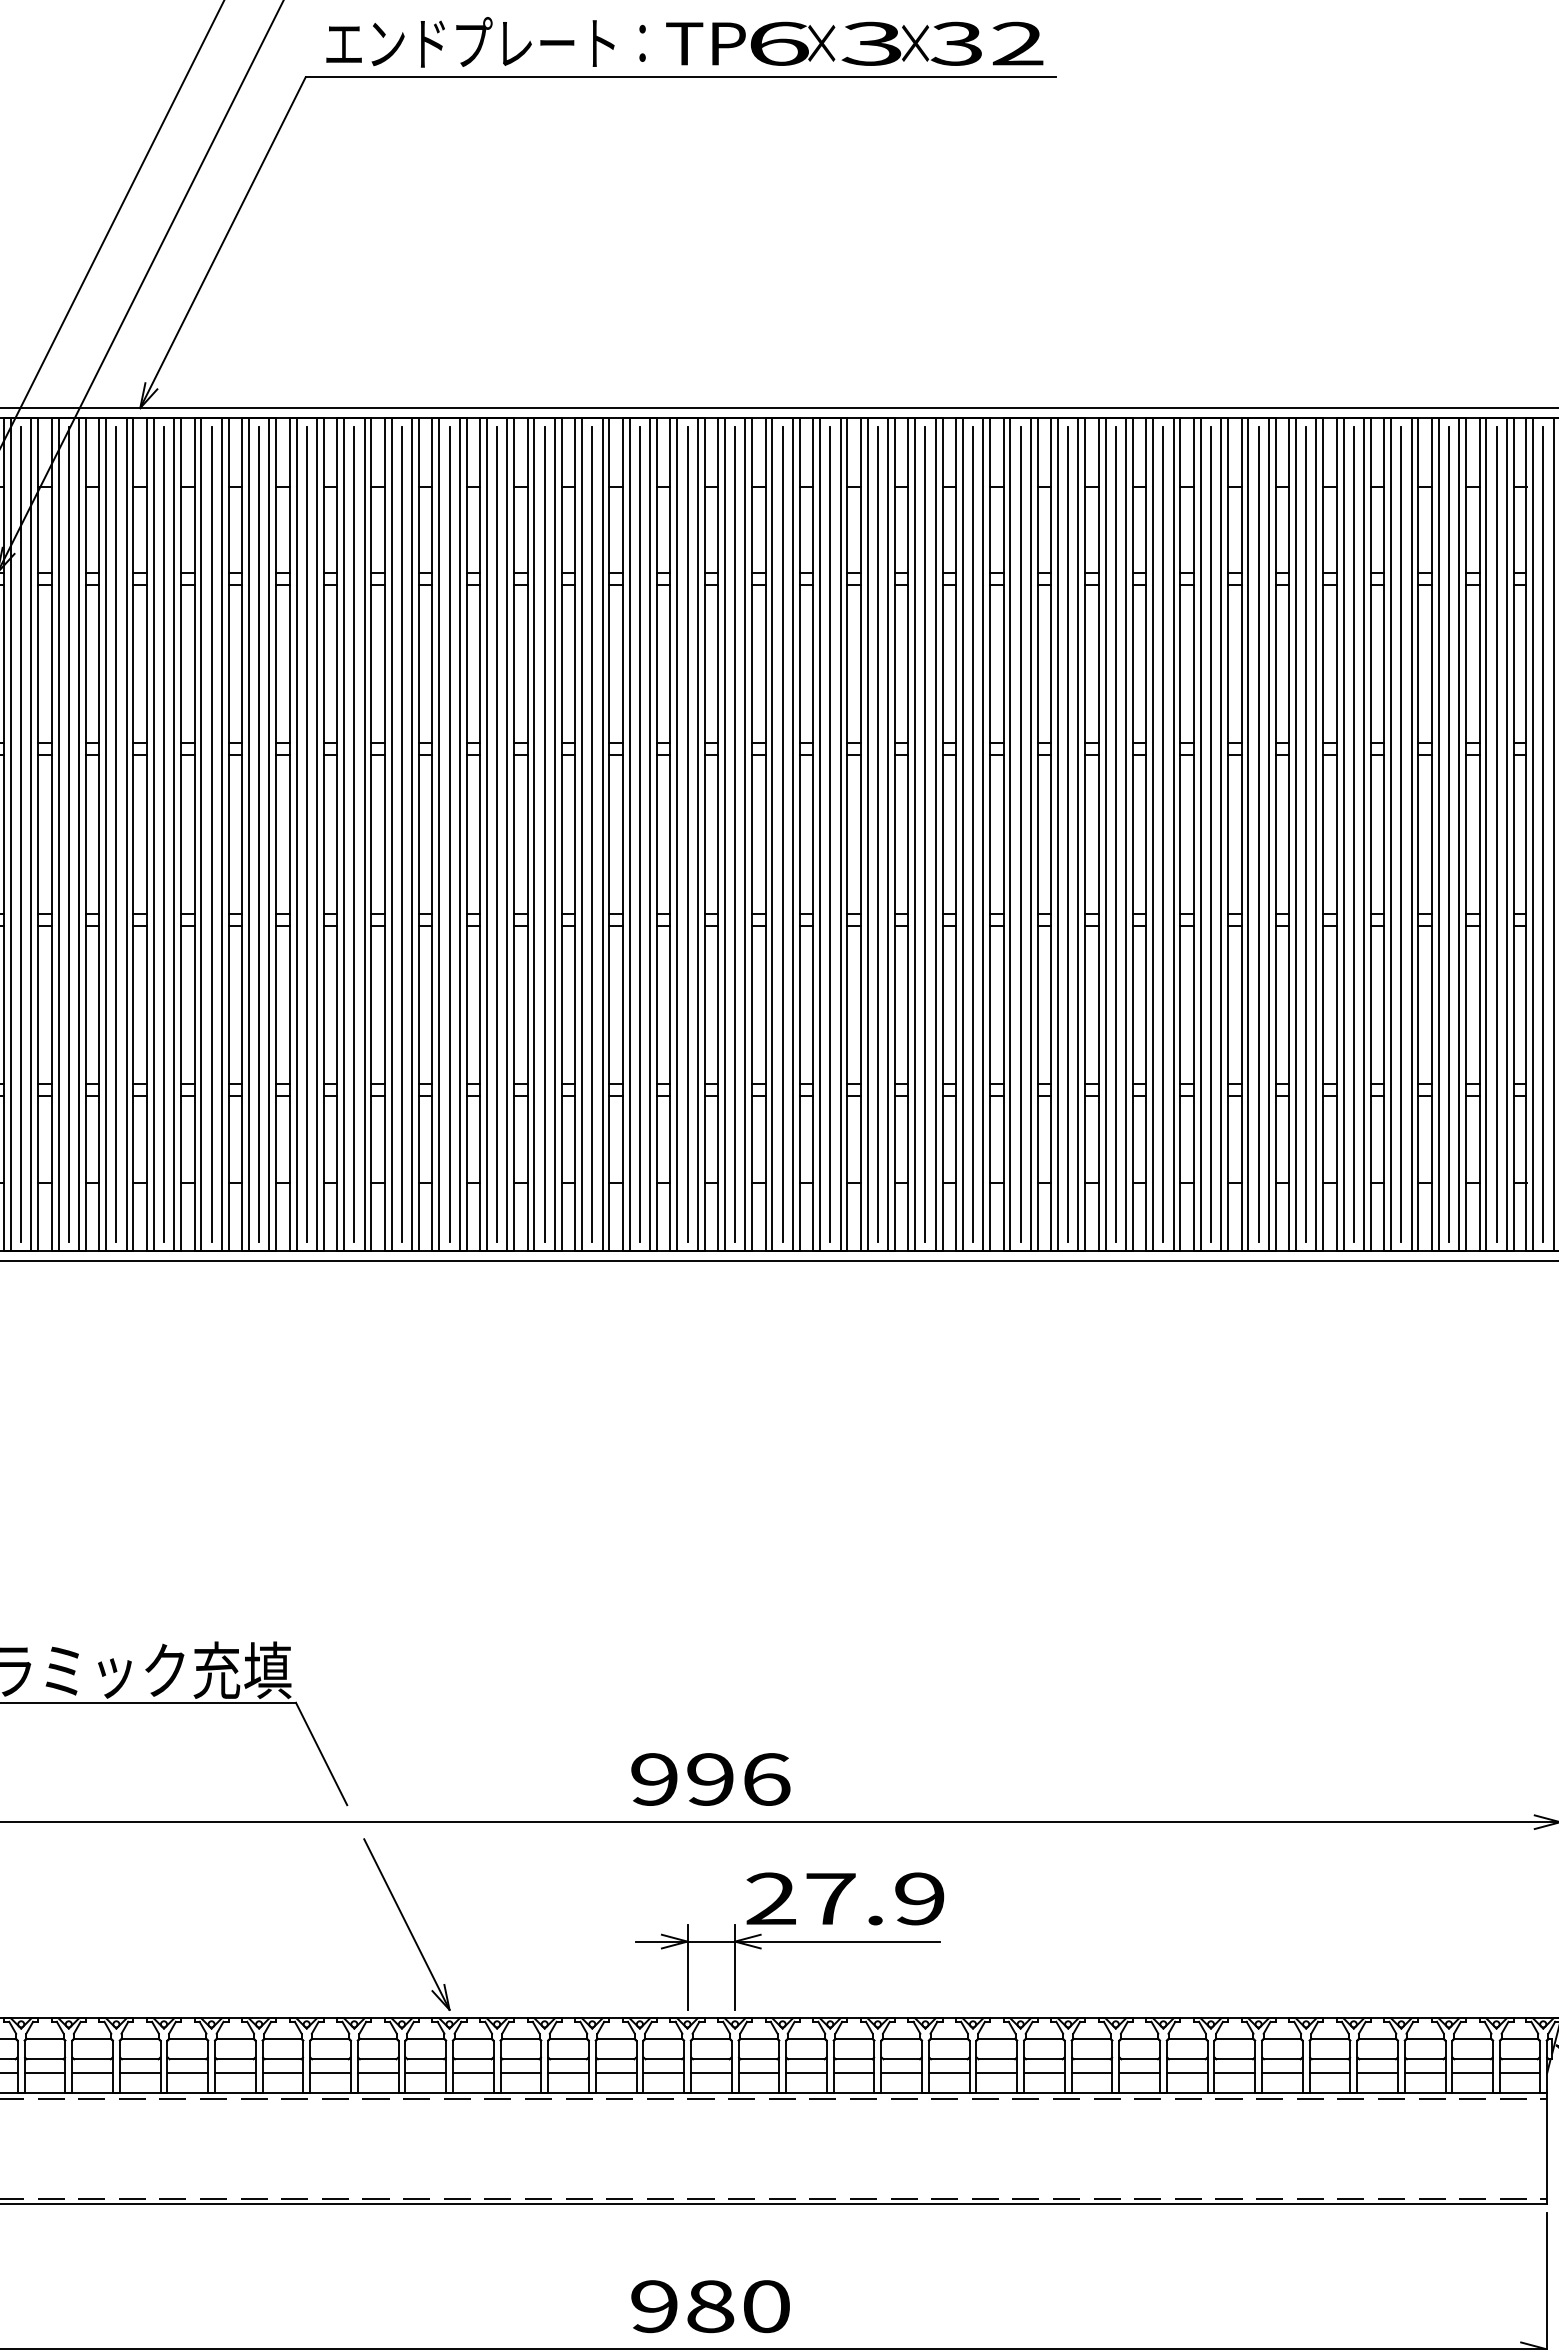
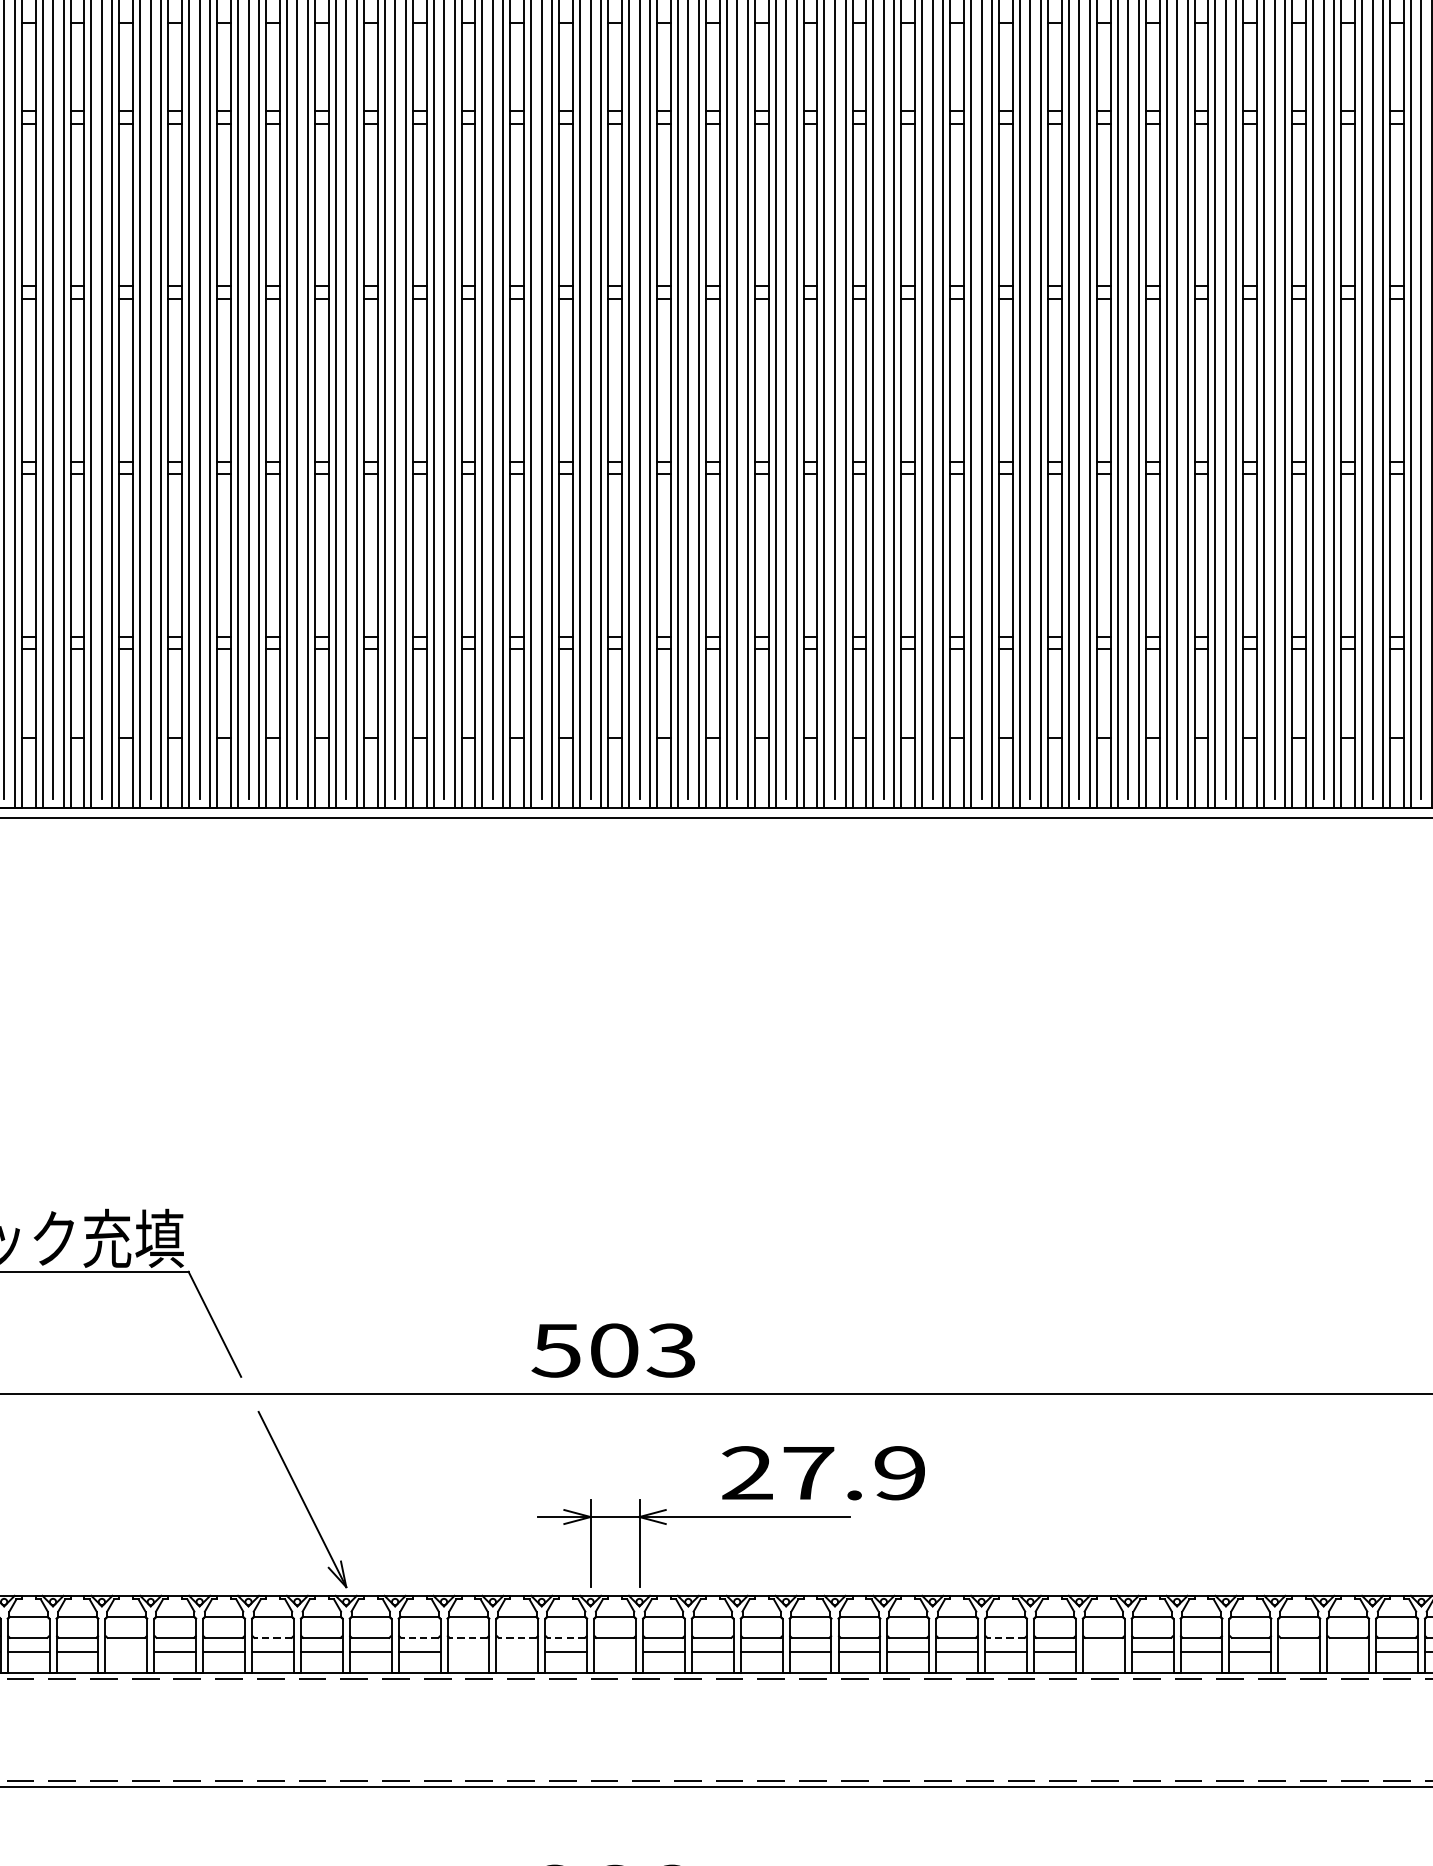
text: (709, 1779) -> (613, 1350), 996 -> 503
text: (845, 1898) -> (823, 1472), moved
line: (377, 2059) -> (272, 1638), solid -> dashed
line: (520, 2059) -> (419, 1638), solid -> dashed
line: (567, 2059) -> (467, 1638), solid -> dashed
line: (615, 2059) -> (516, 1638), solid -> dashed
line: (663, 2059) -> (565, 1638), solid -> dashed
line: (1091, 2059) -> (1005, 1638), solid -> dashed
line: (235, 2072) -> (126, 1651), removed
line: (568, 2072) -> (468, 1651), removed
line: (616, 2072) -> (517, 1651), removed
line: (711, 2072) -> (615, 1651), removed
line: (1187, 2072) -> (1104, 1651), removed
line: (1377, 2072) -> (1299, 1651), removed
line: (1425, 2072) -> (1348, 1651), removed

